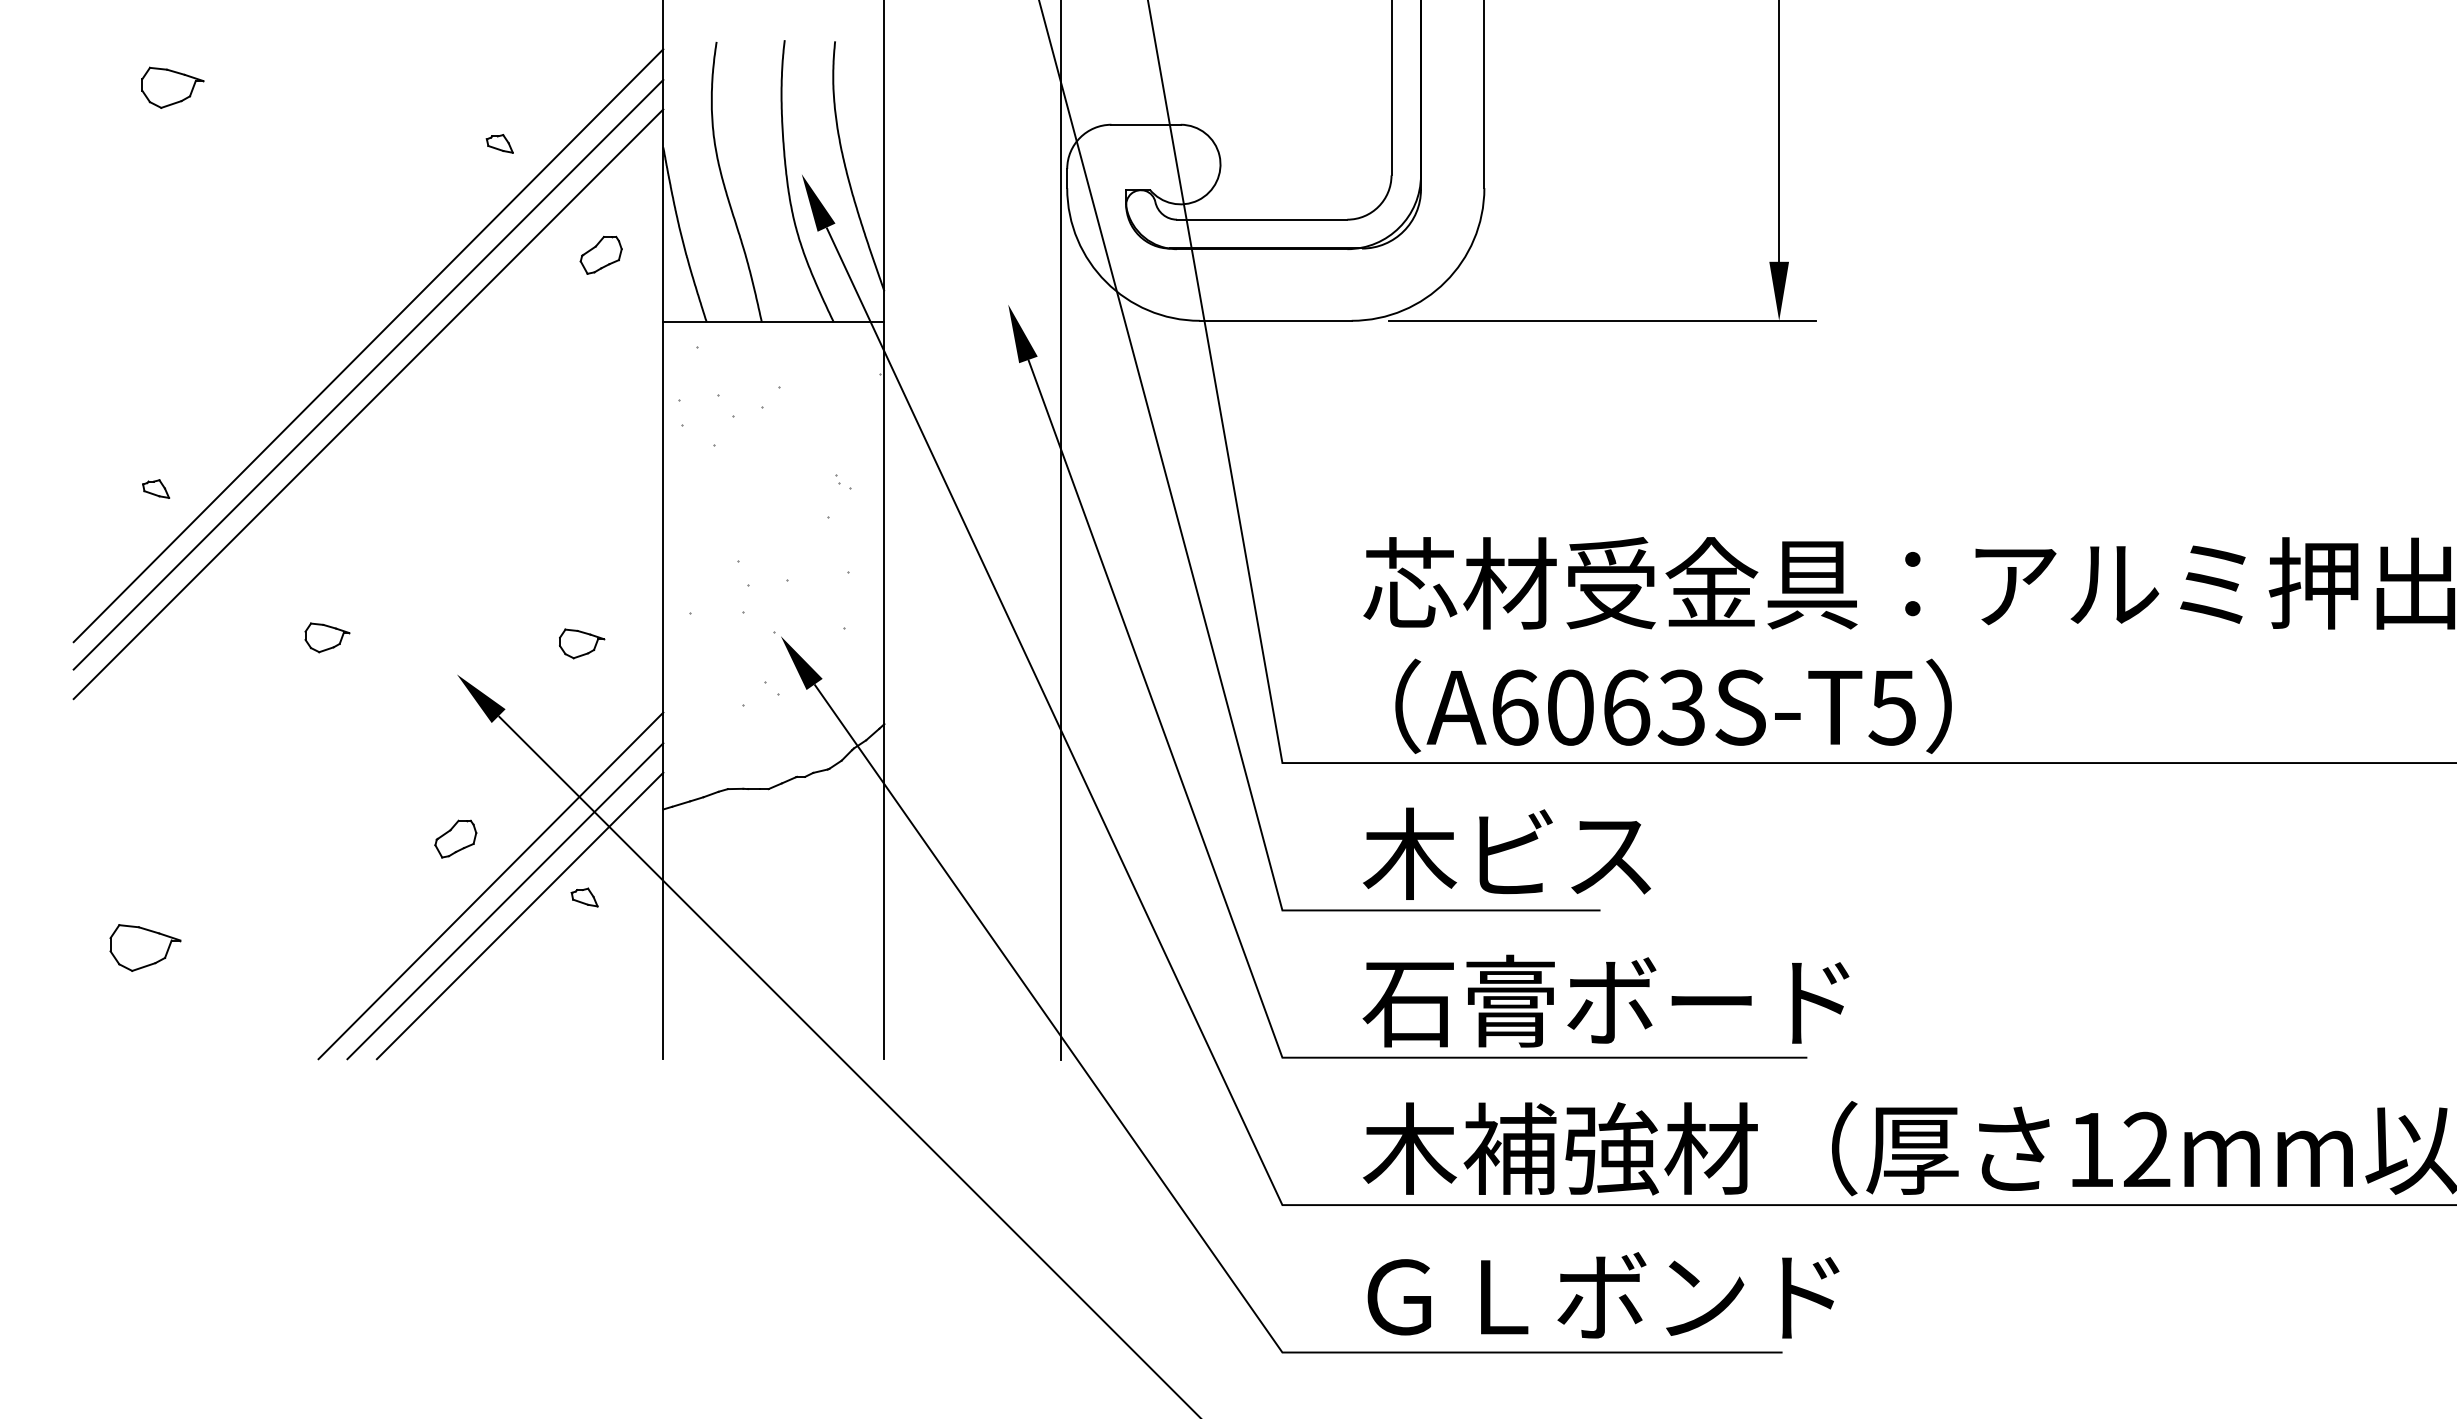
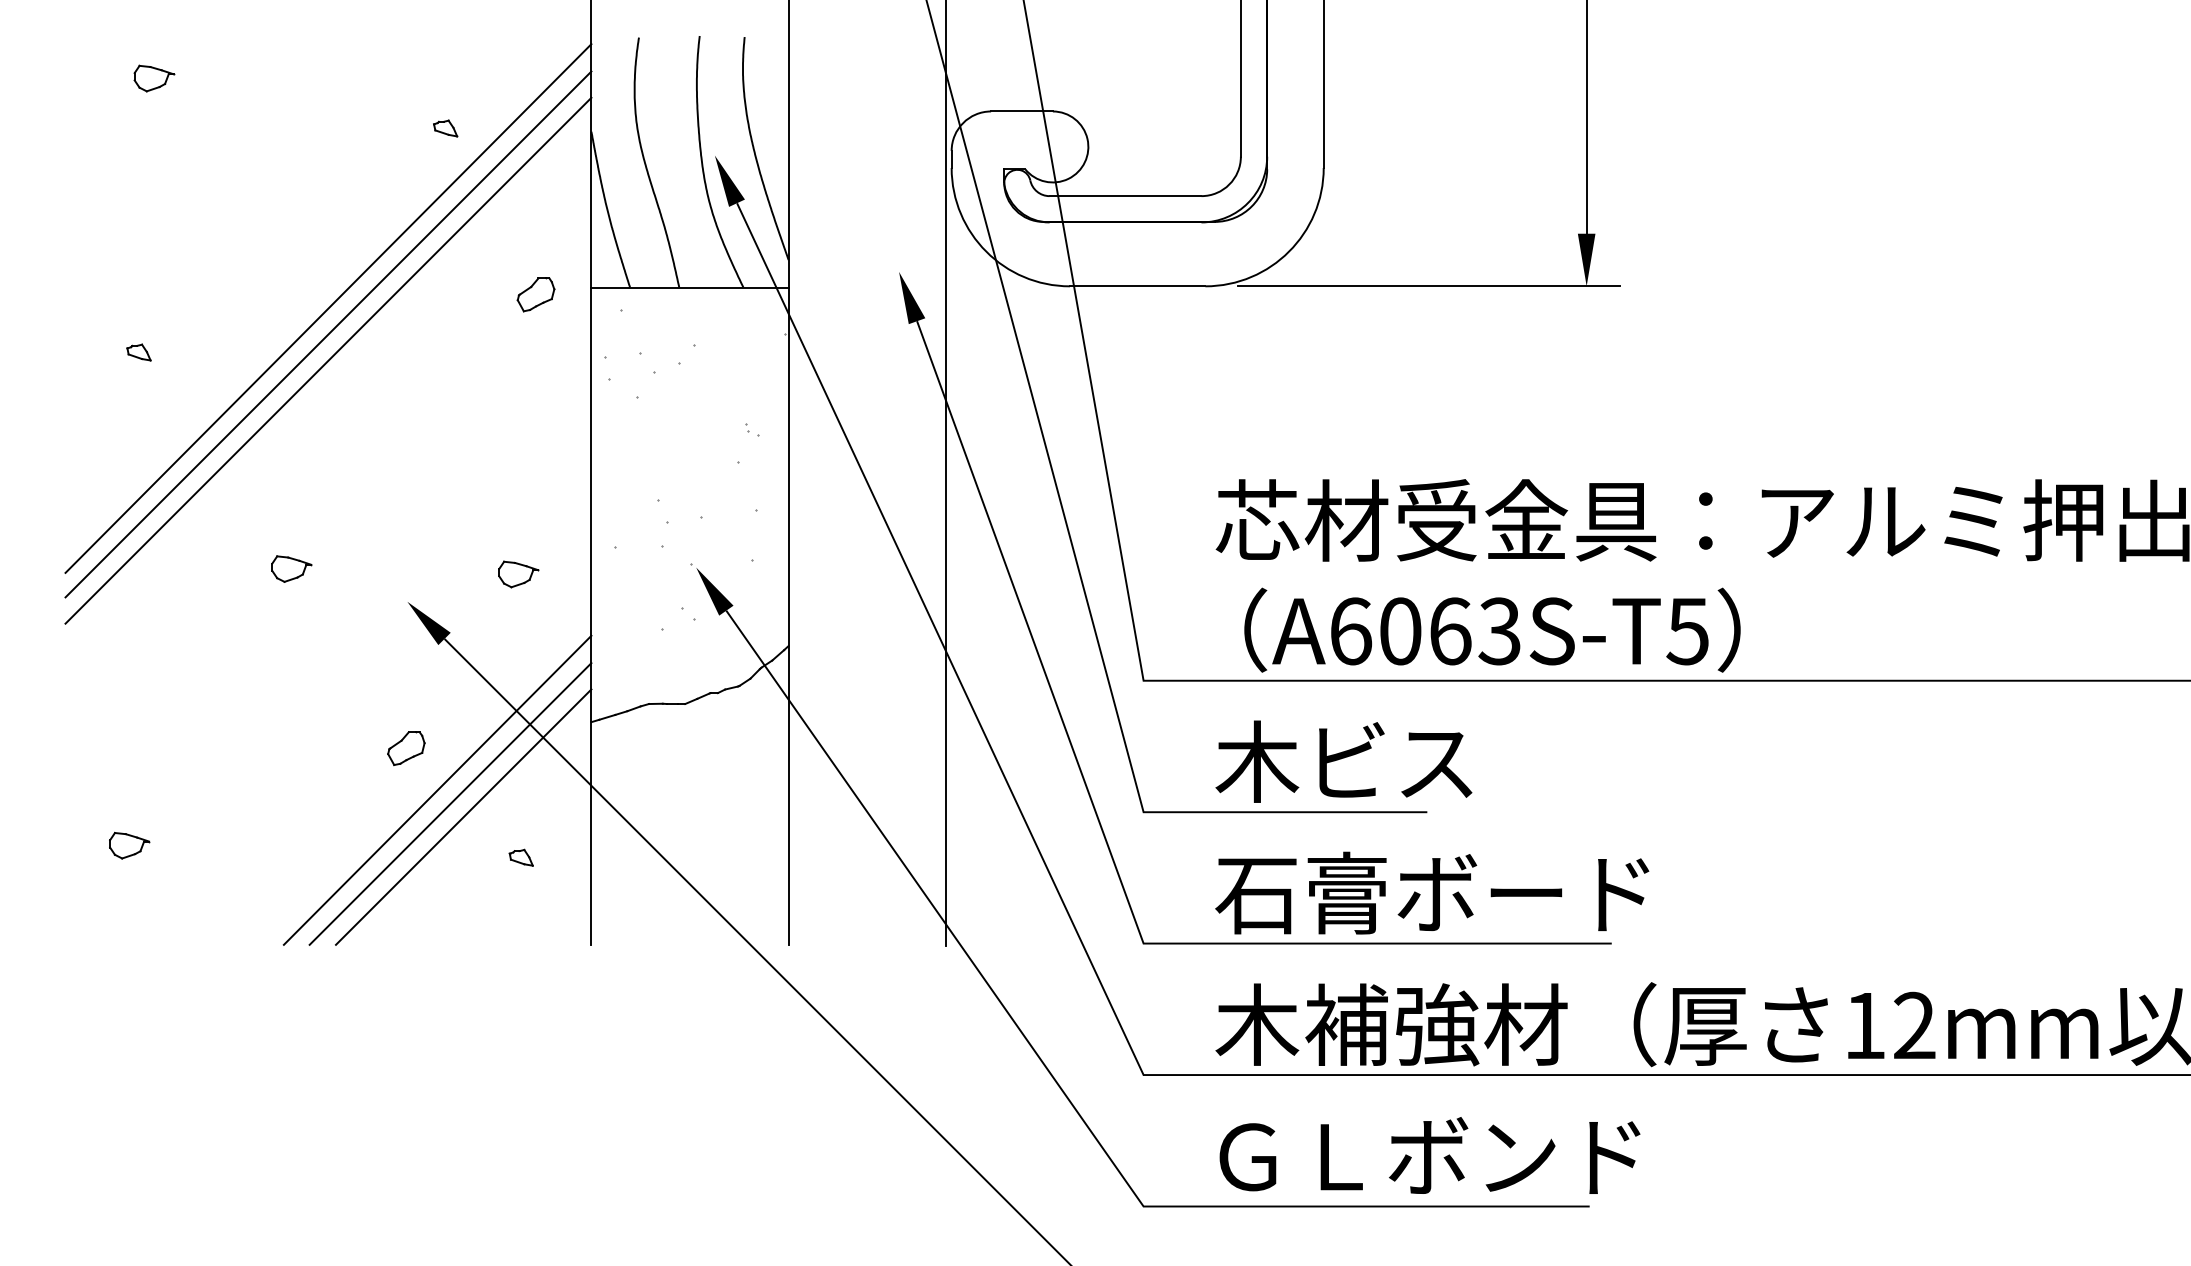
part: (173, 87) -> (154, 78), size x0.71
part: (600, 254) -> (535, 294), moved
part: (156, 488) -> (139, 352), moved
part: (584, 897) -> (521, 857), moved
part: (145, 947) -> (129, 845), size x0.62

